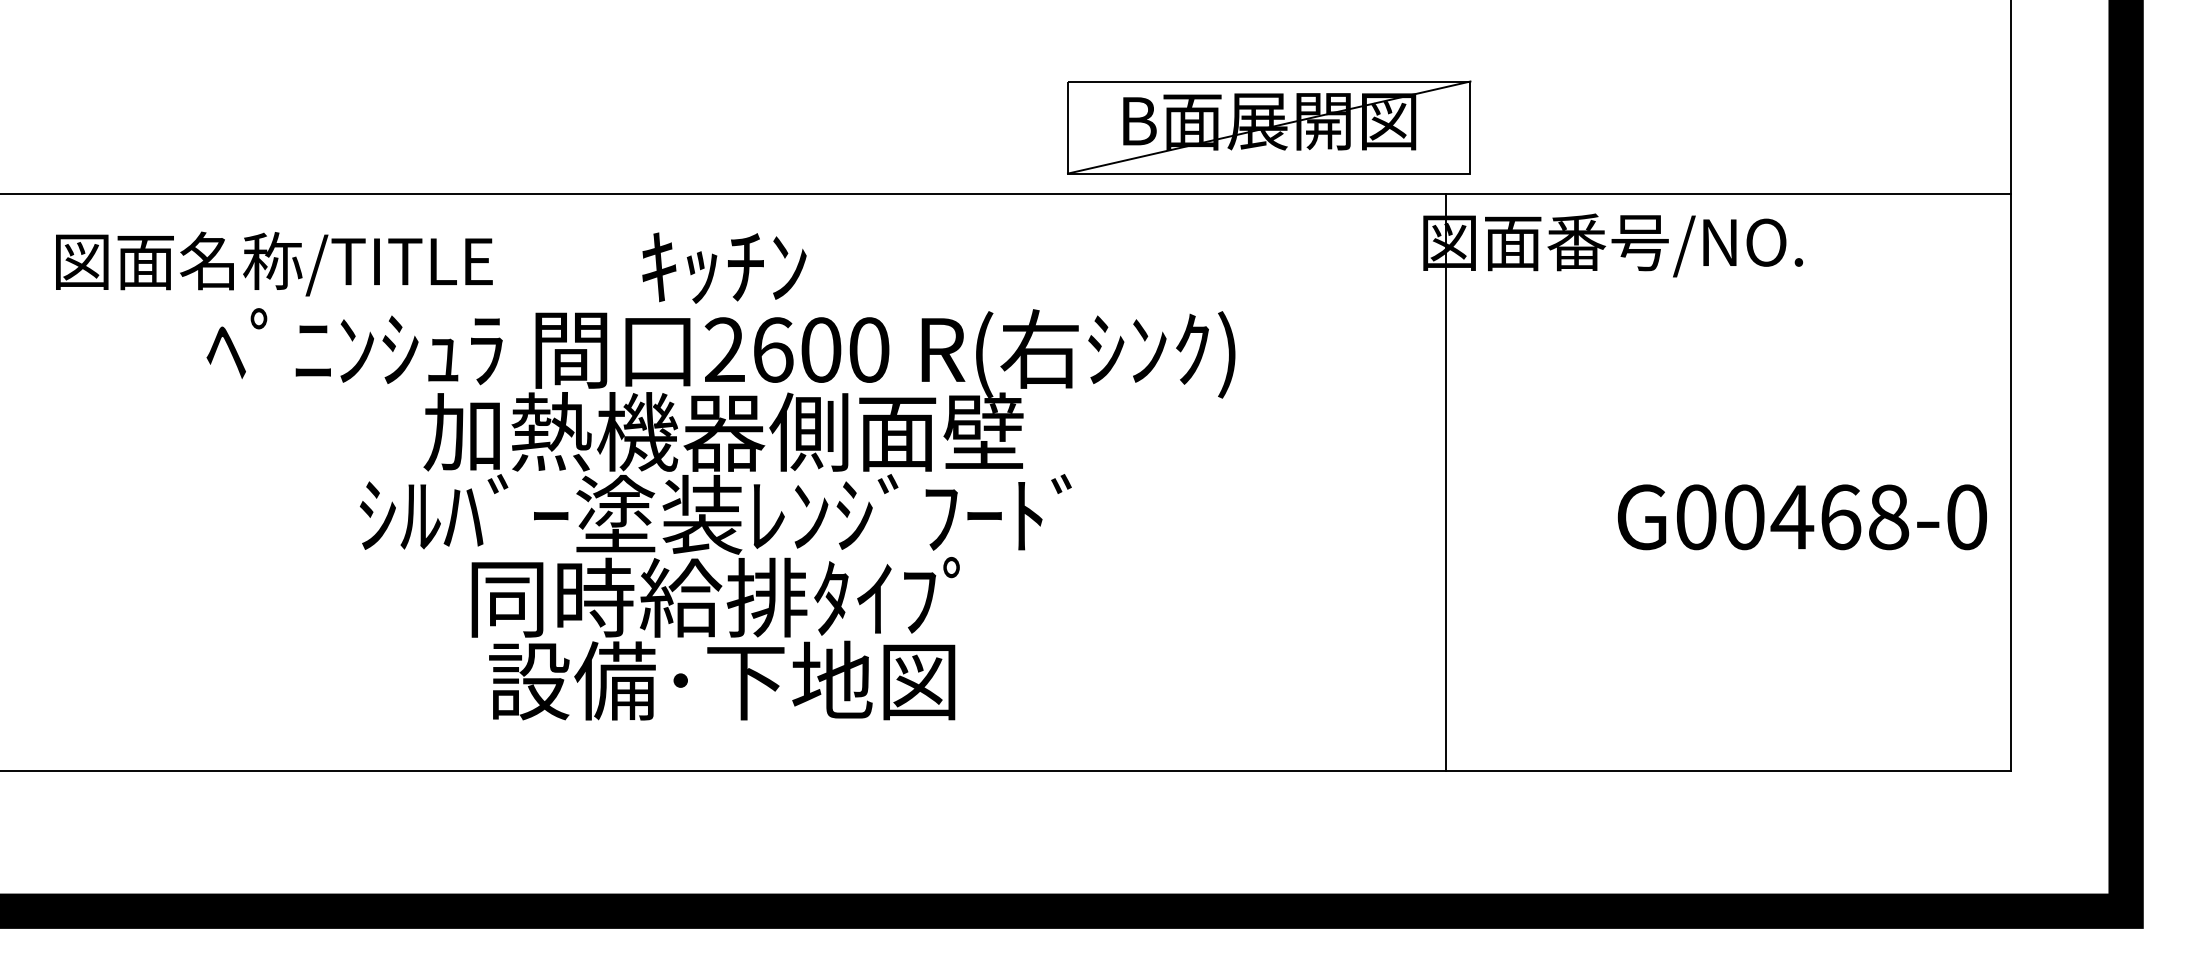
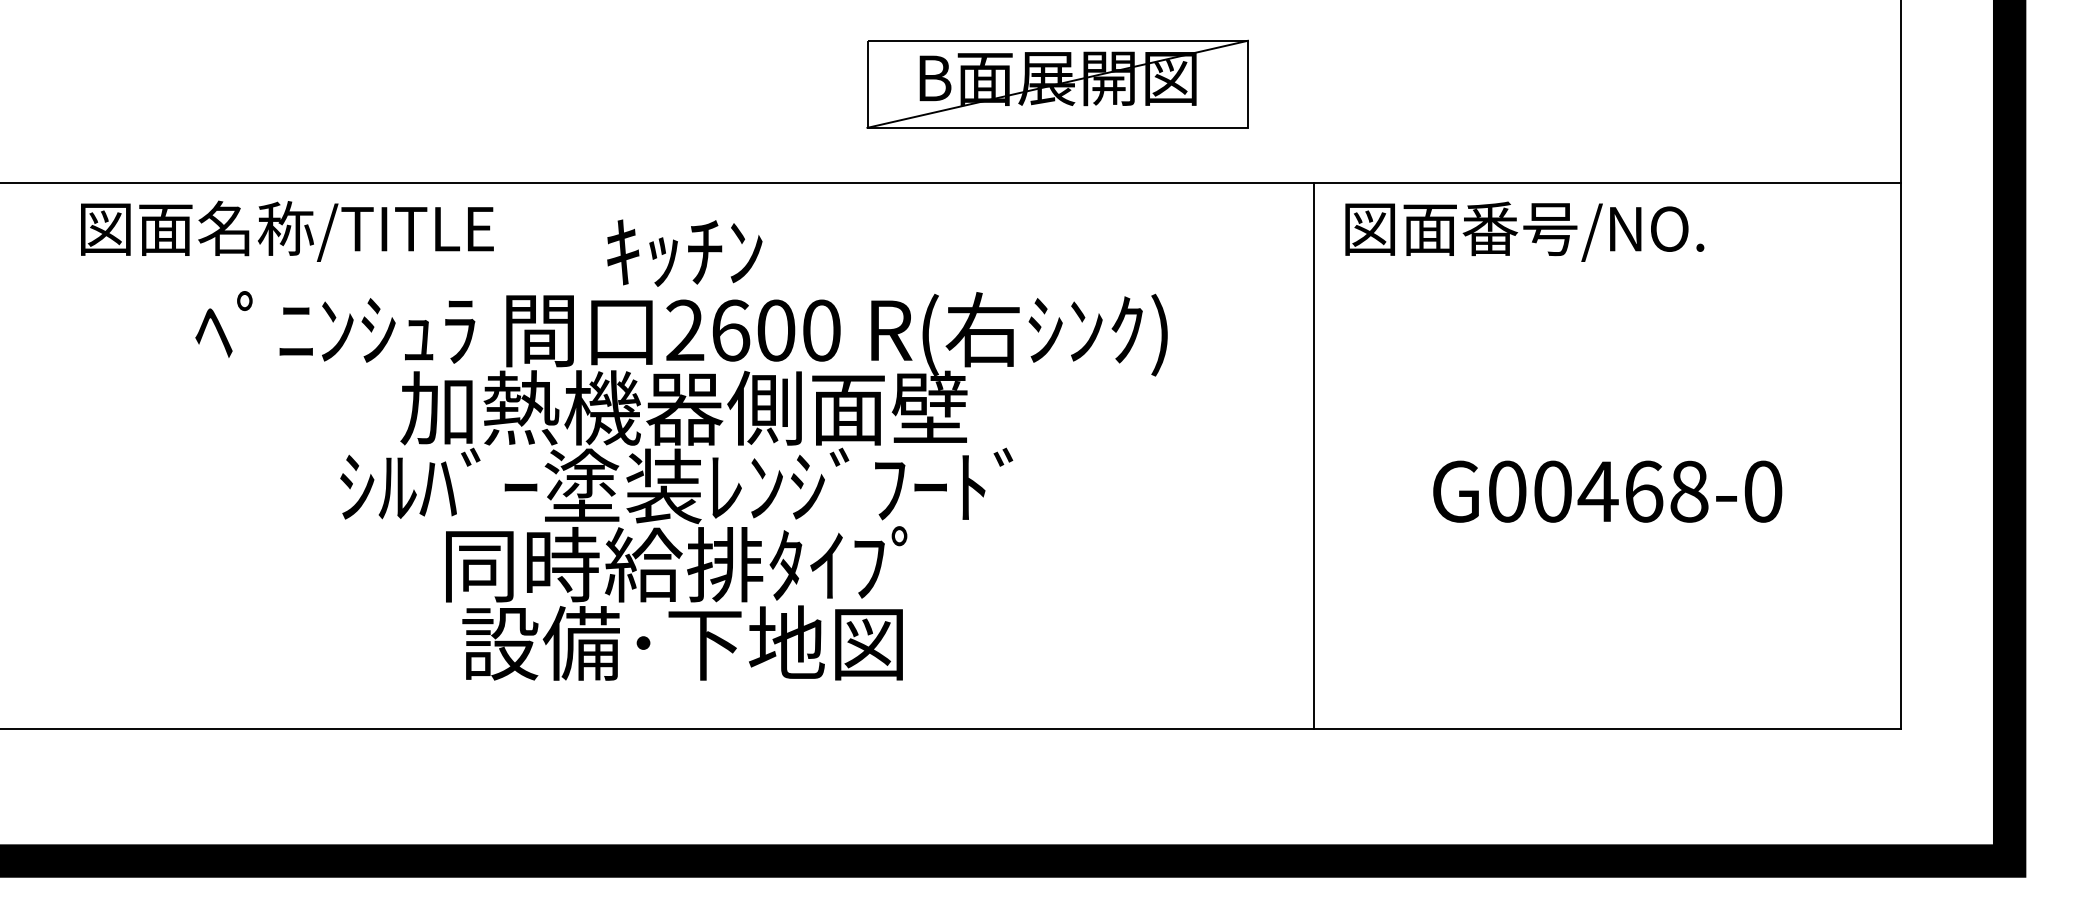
part: (1268, 126) -> (1057, 83), moved
text: (274, 263) -> (287, 230), moved
line: (1445, 482) -> (1313, 455), moved
text: (1802, 517) -> (1607, 491), moved

